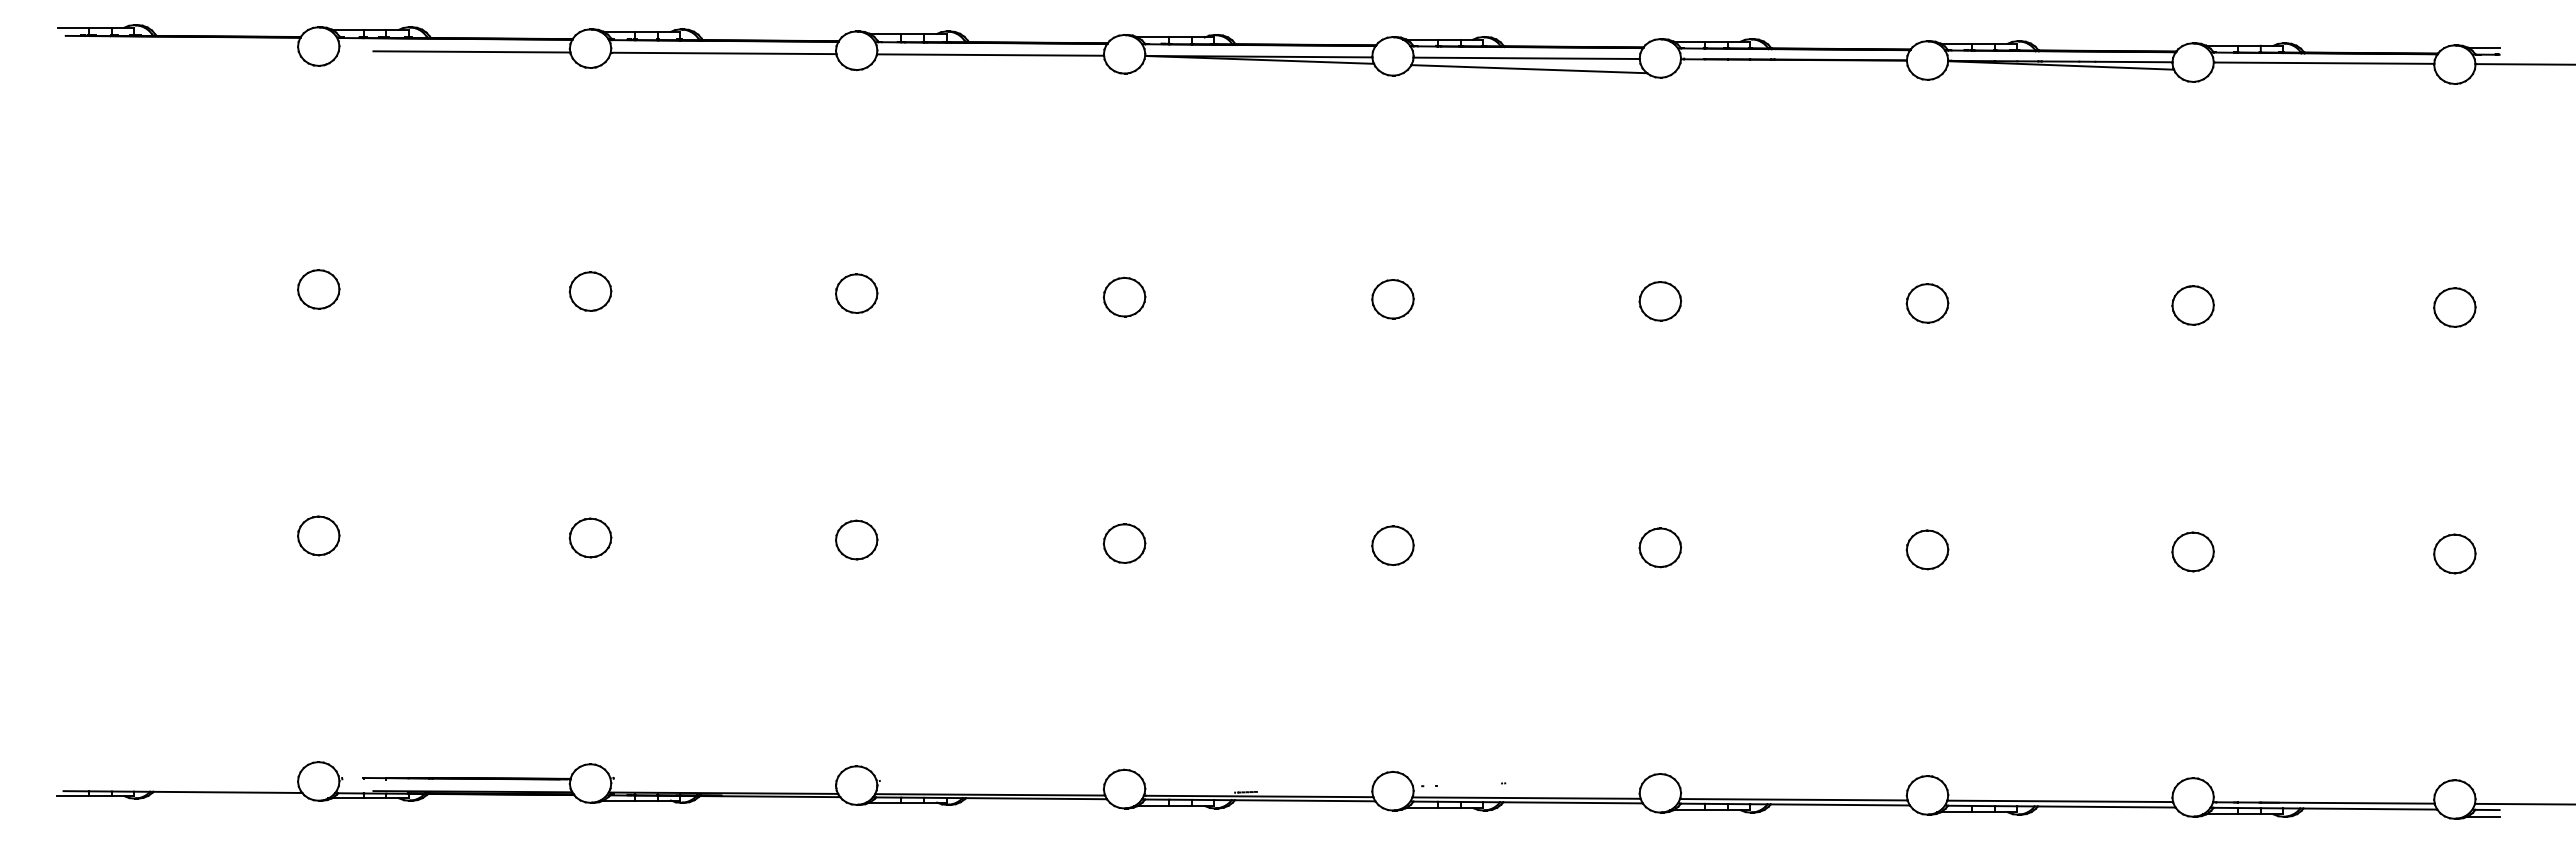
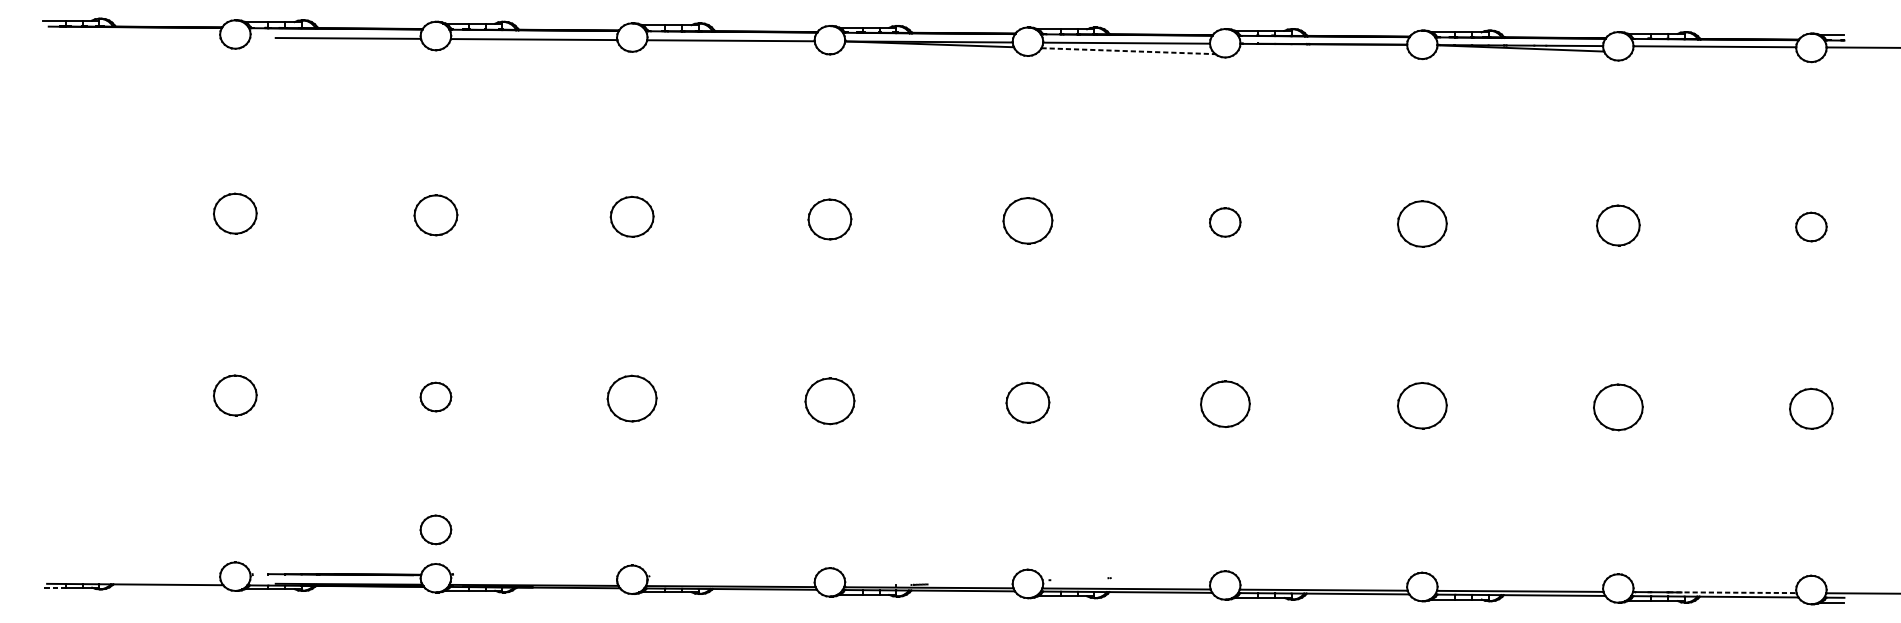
line: (1529, 69) -> (1128, 51), solid -> dashed
part: (318, 289) -> (235, 213), size x1.4
part: (590, 291) -> (435, 215), size x1.4
part: (856, 293) -> (632, 216), size x1.4
part: (1124, 296) -> (829, 218), size x1.4
part: (1392, 299) -> (1027, 221), size x1.6
part: (1927, 303) -> (1422, 224), size x1.6
part: (2192, 305) -> (1617, 225), size x1.4
part: (318, 535) -> (235, 395), size x1.4
part: (856, 539) -> (632, 398), size x1.6
part: (1124, 543) -> (829, 401), size x1.6
part: (1392, 545) -> (1027, 402), size x1.4
part: (1659, 547) -> (1224, 404), size x1.6
part: (1927, 549) -> (1422, 405), size x1.6
part: (2192, 551) -> (1617, 407), size x1.6
part: (2454, 553) -> (1811, 408), size x1.4
part: (590, 717) -> (435, 529), added
line: (72, 796) -> (53, 587), solid -> dashed
line: (2347, 803) -> (1732, 592), solid -> dashed

